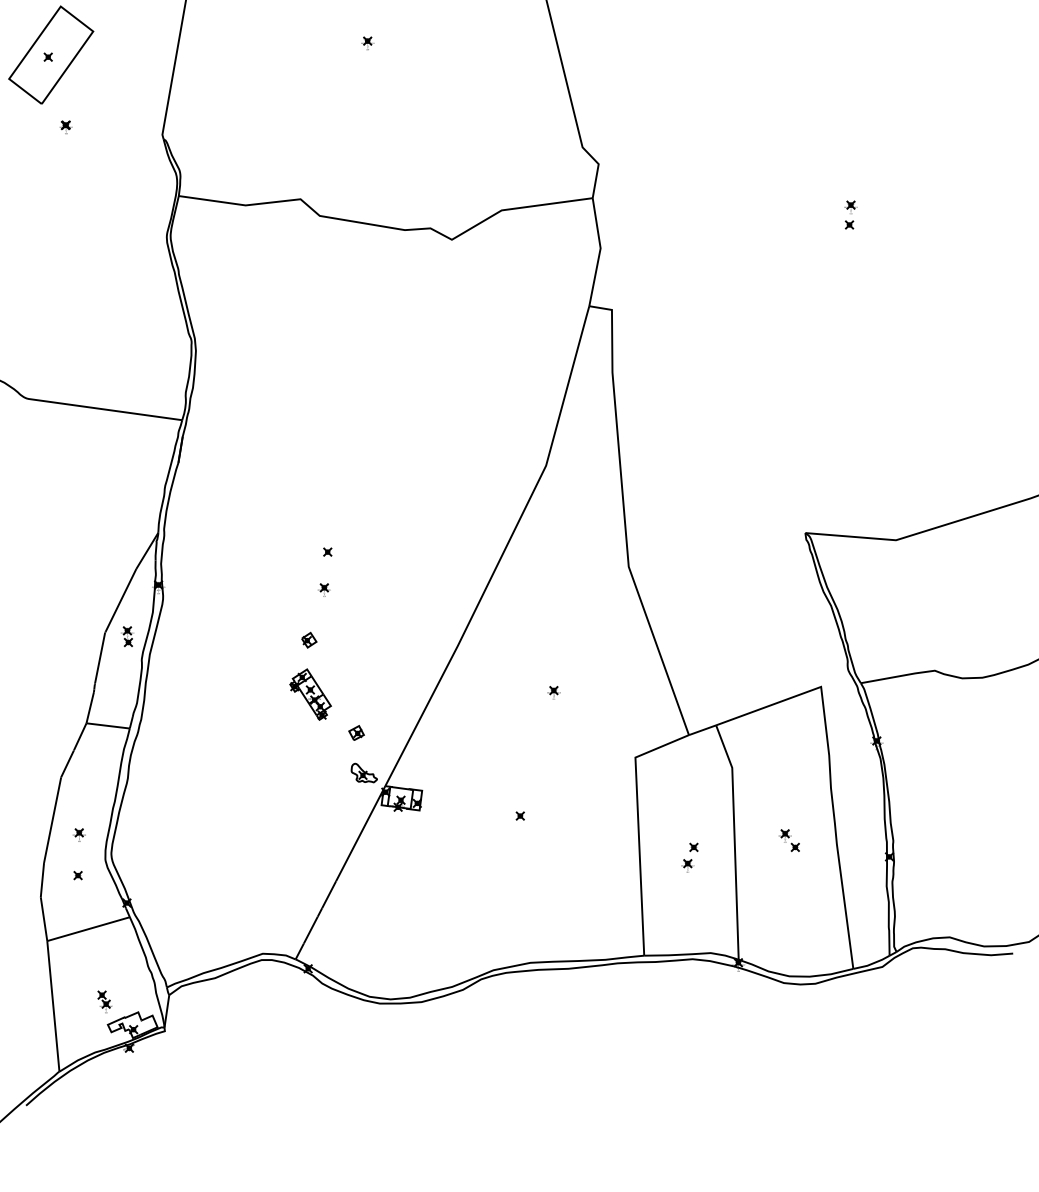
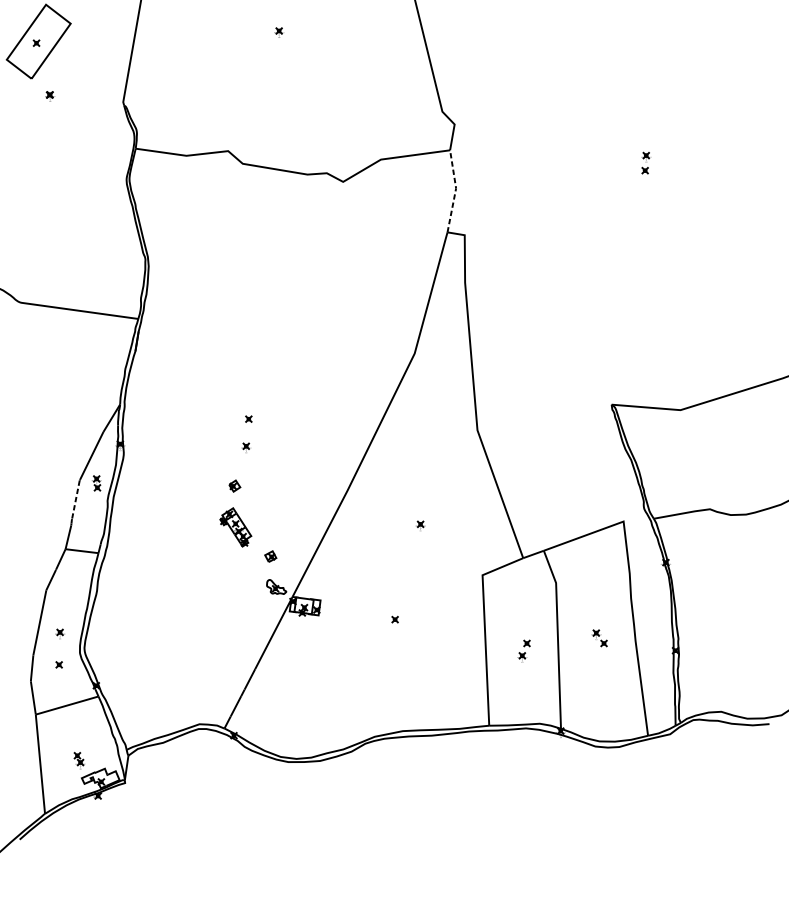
line: (600, 251) -> (456, 190), solid -> dashed
line: (100, 658) -> (76, 499), solid -> dashed

